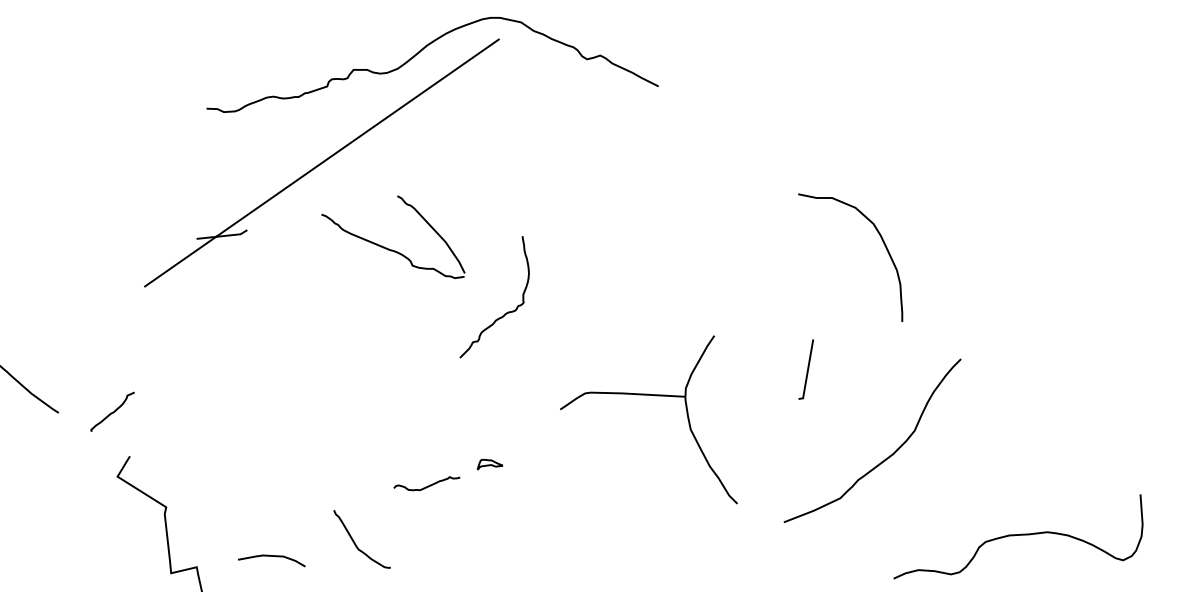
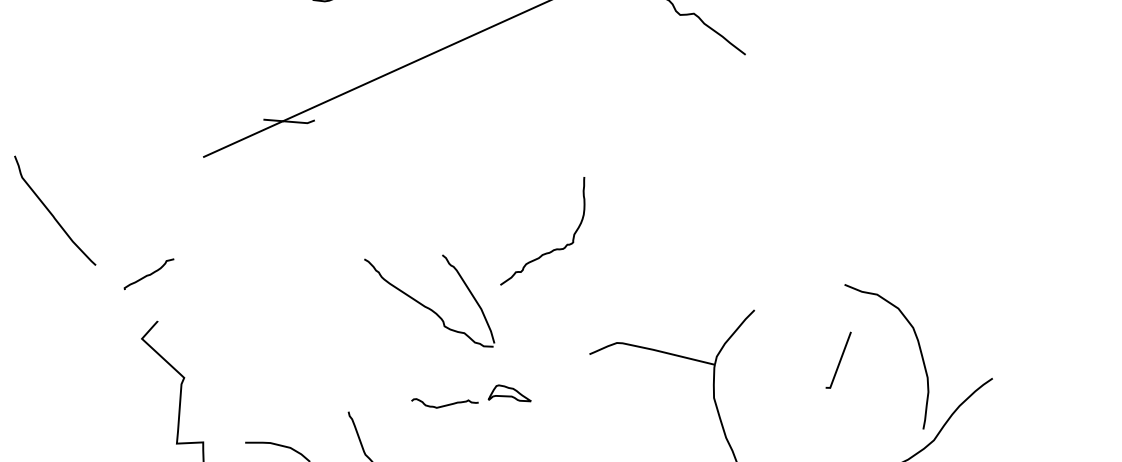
curve: (883, 244) -> (919, 349), moved
part: (389, 248) -> (424, 305), moved
part: (489, 464) -> (509, 395), size x1.67

